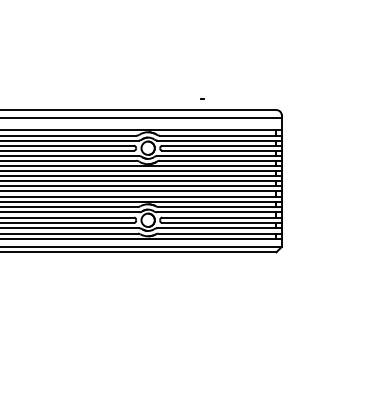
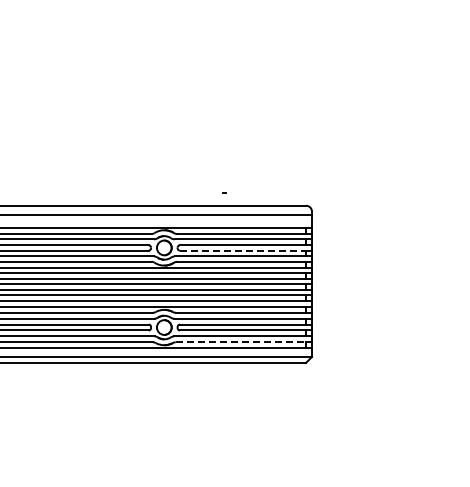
line: (219, 150) -> (243, 250), solid -> dashed
line: (218, 233) -> (241, 342), solid -> dashed

